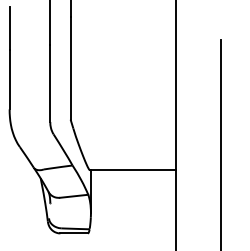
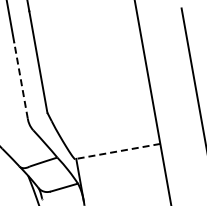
line: (50, 83) -> (21, 80), solid -> dashed
line: (132, 170) -> (117, 152), solid -> dashed

